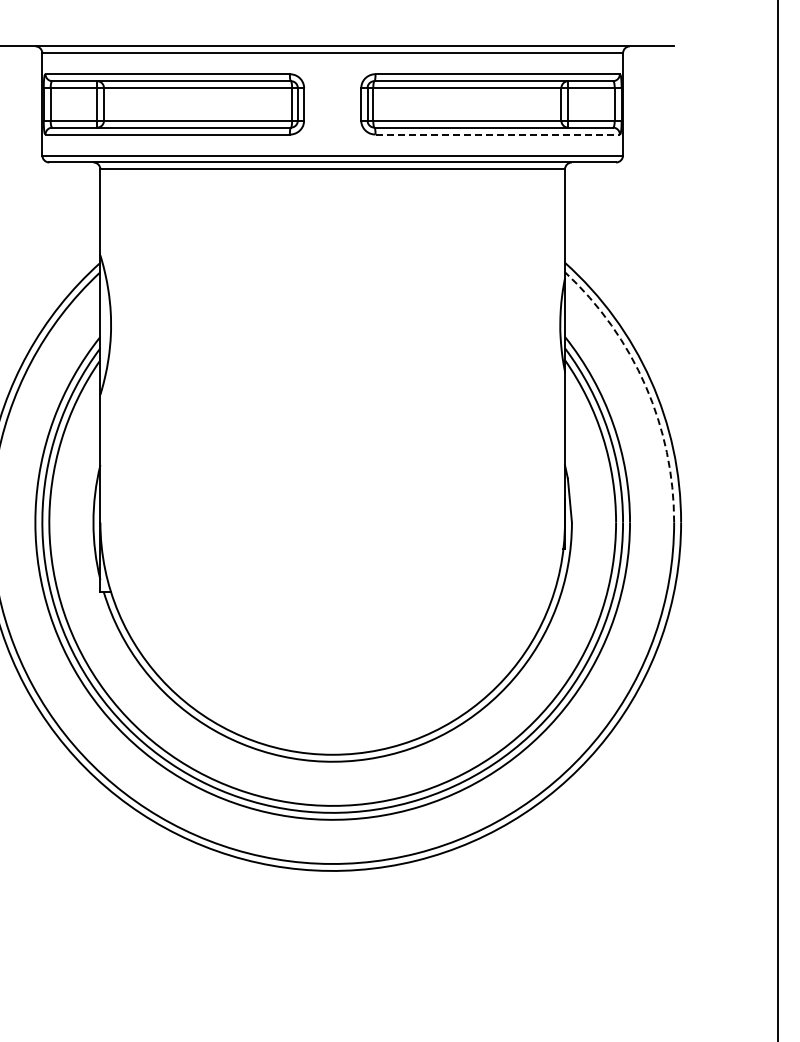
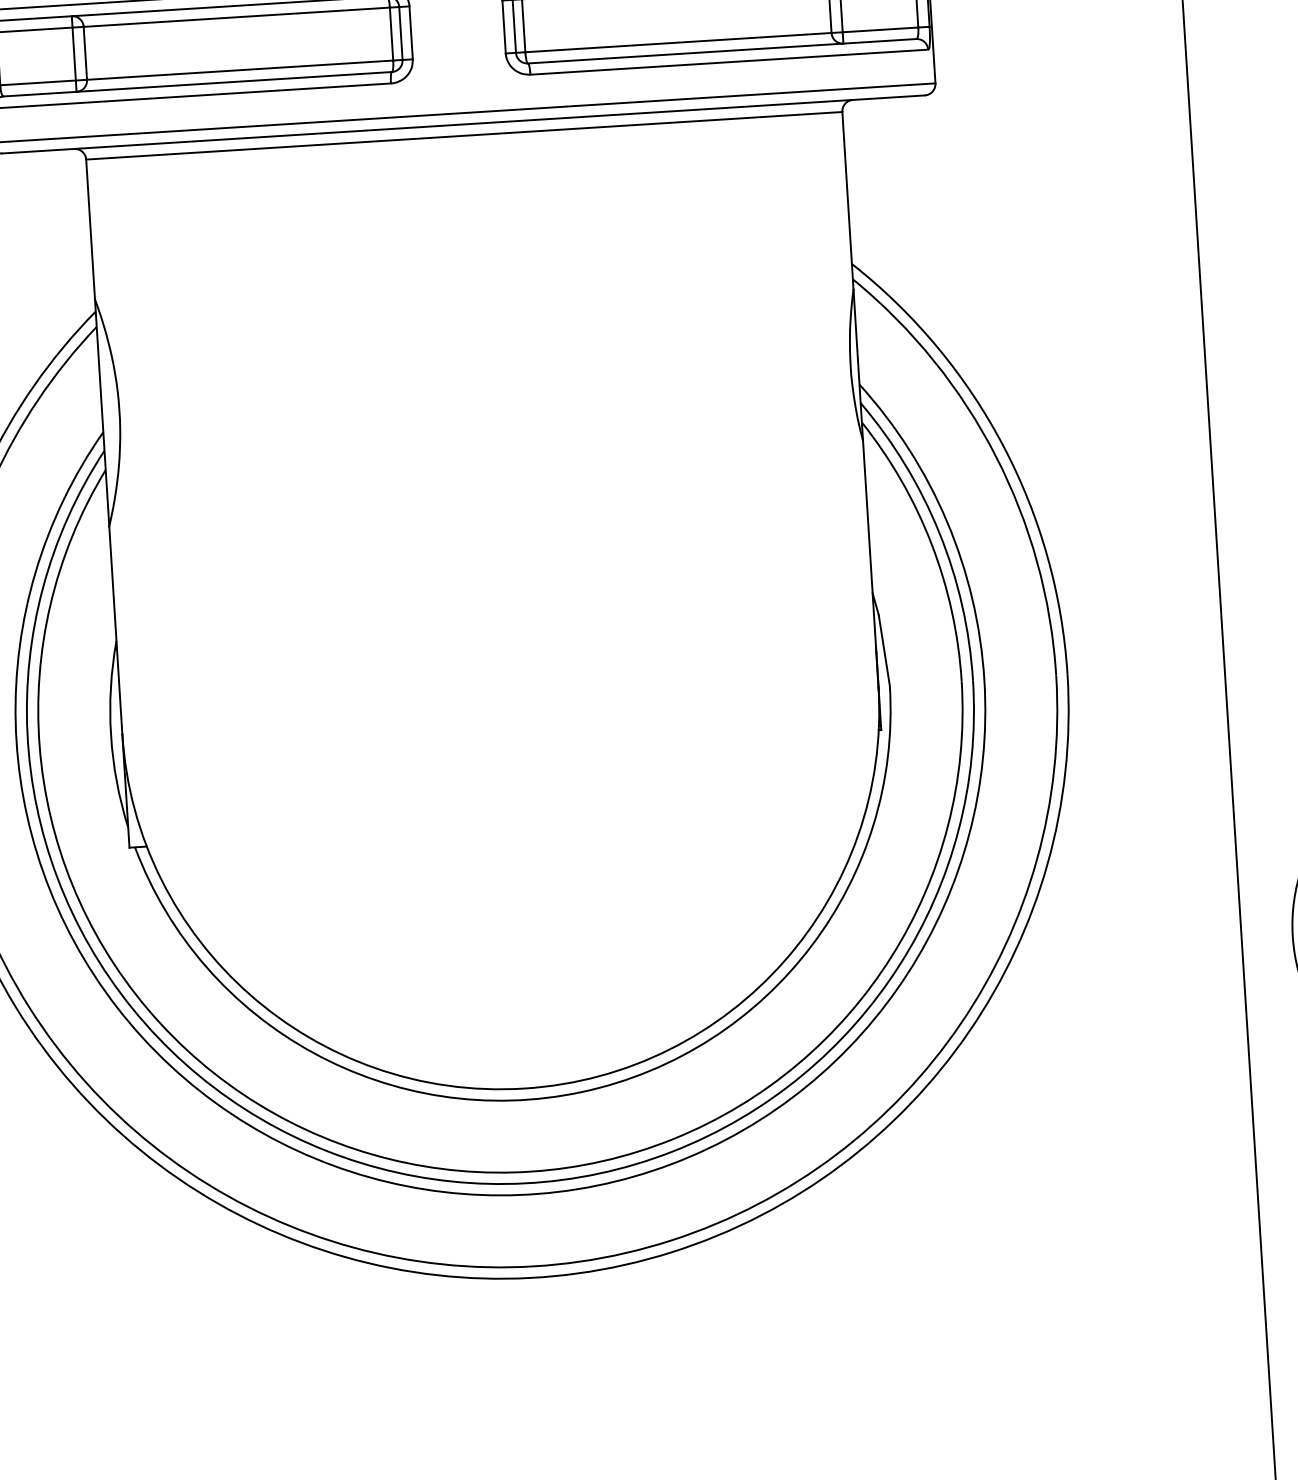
line: (498, 134) -> (730, 61), dashed -> solid
arc: (645, 385) -> (995, 455), dashed -> solid

